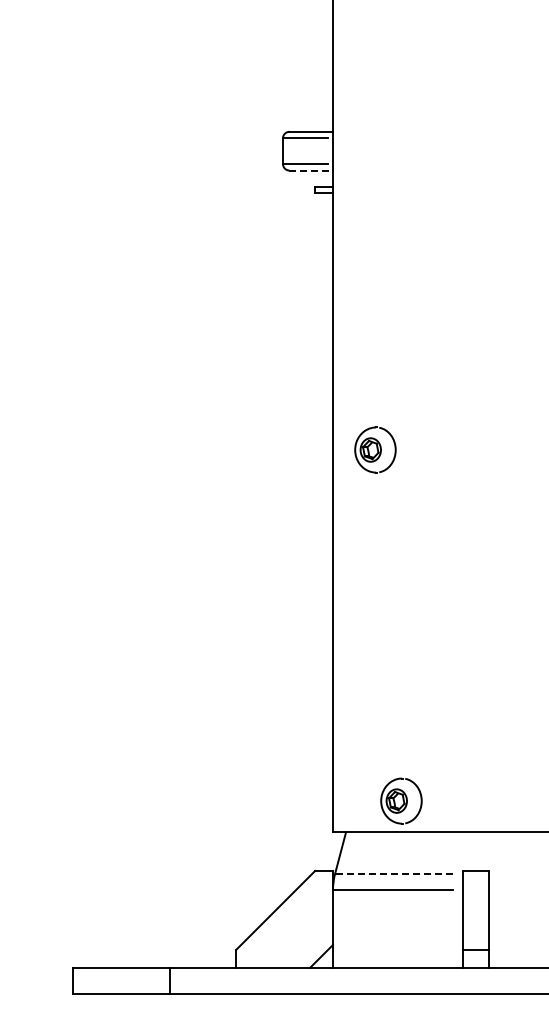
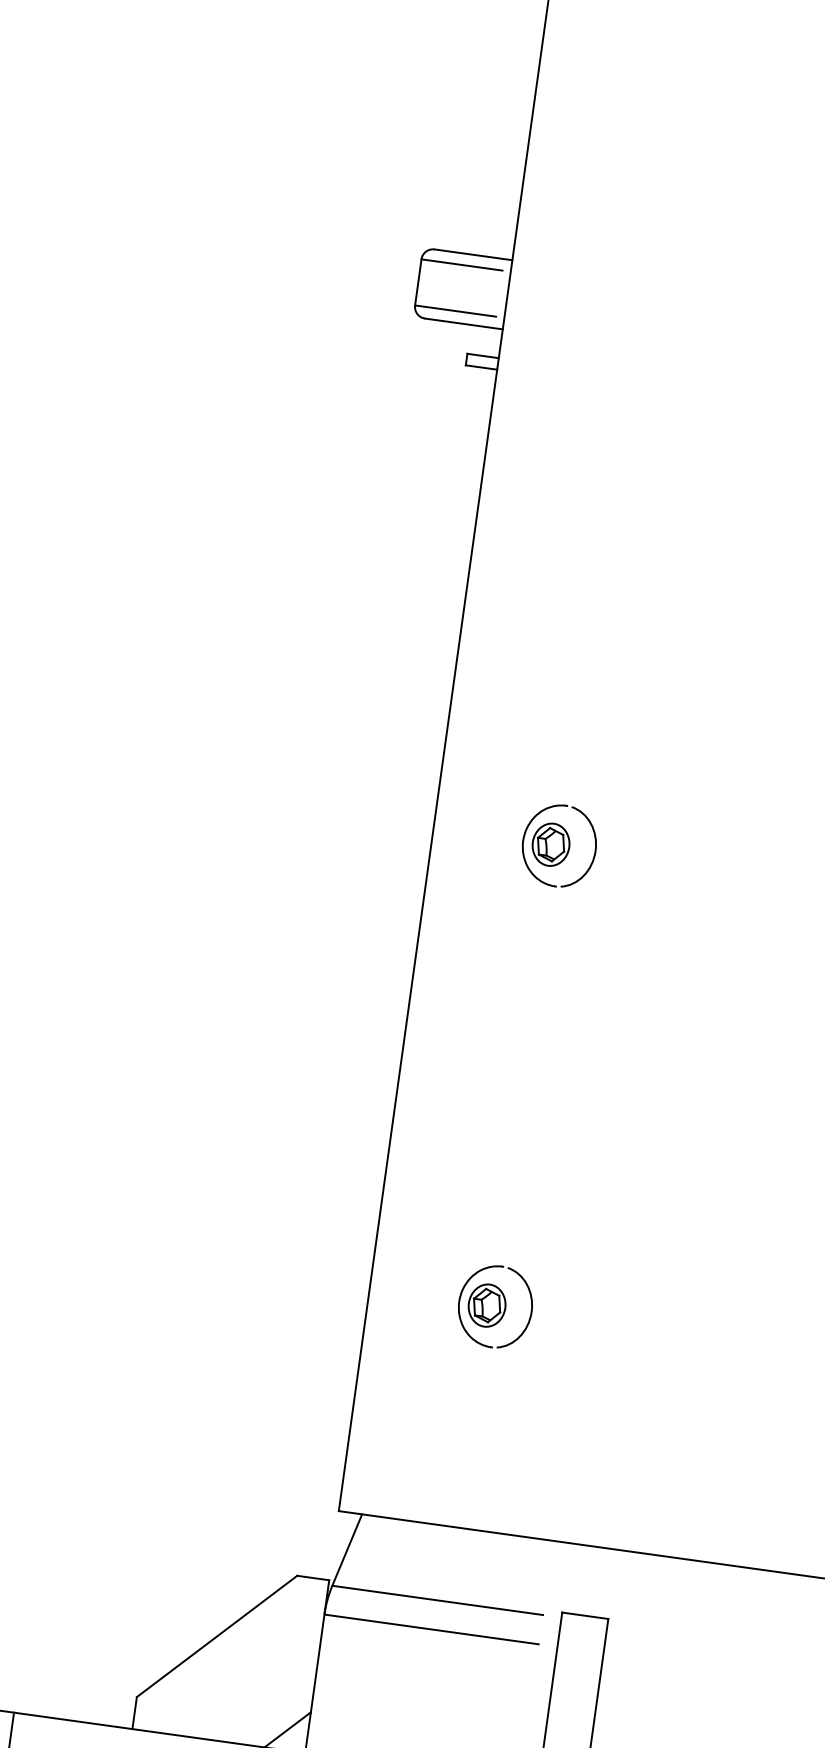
line: (311, 170) -> (464, 323), dashed -> solid
part: (375, 449) -> (559, 844), moved
part: (401, 800) -> (495, 1305), moved
line: (394, 873) -> (438, 1599), dashed -> solid

